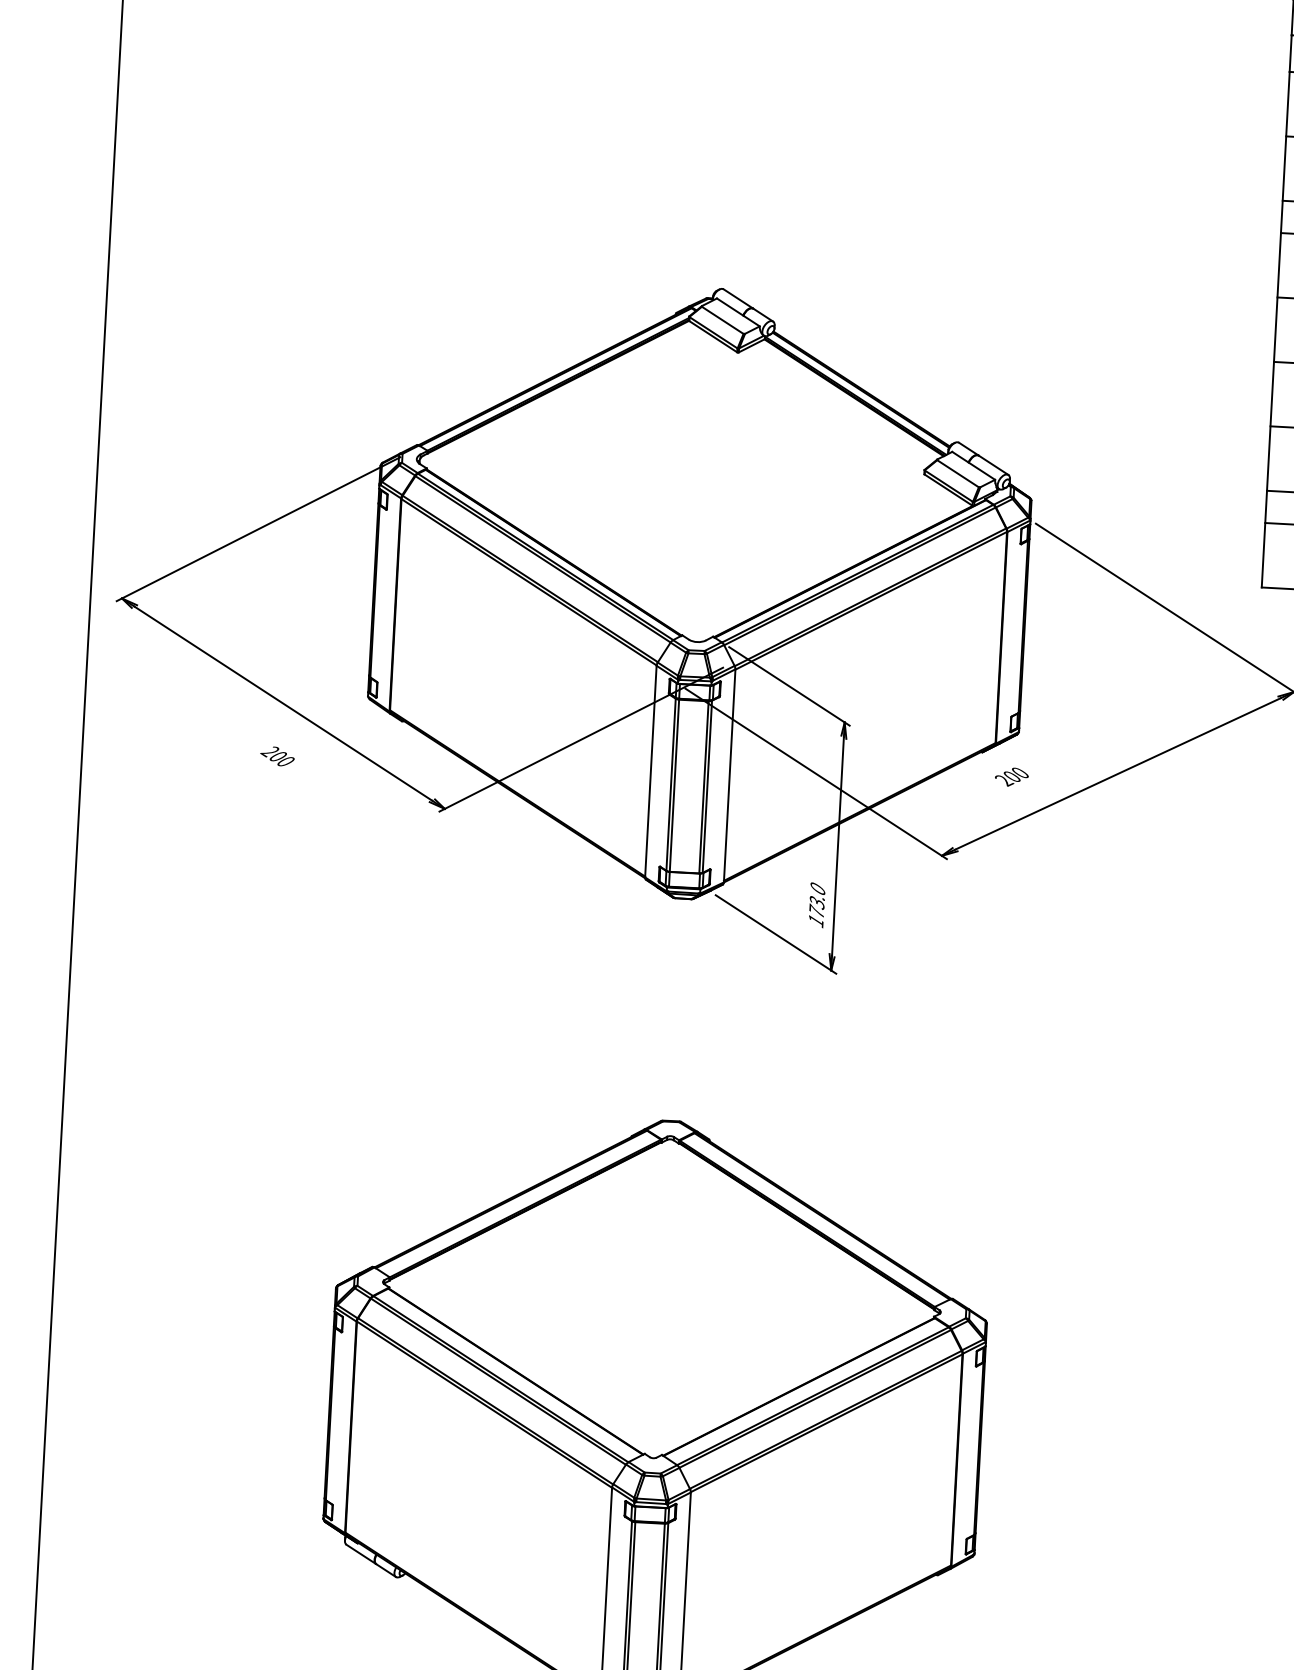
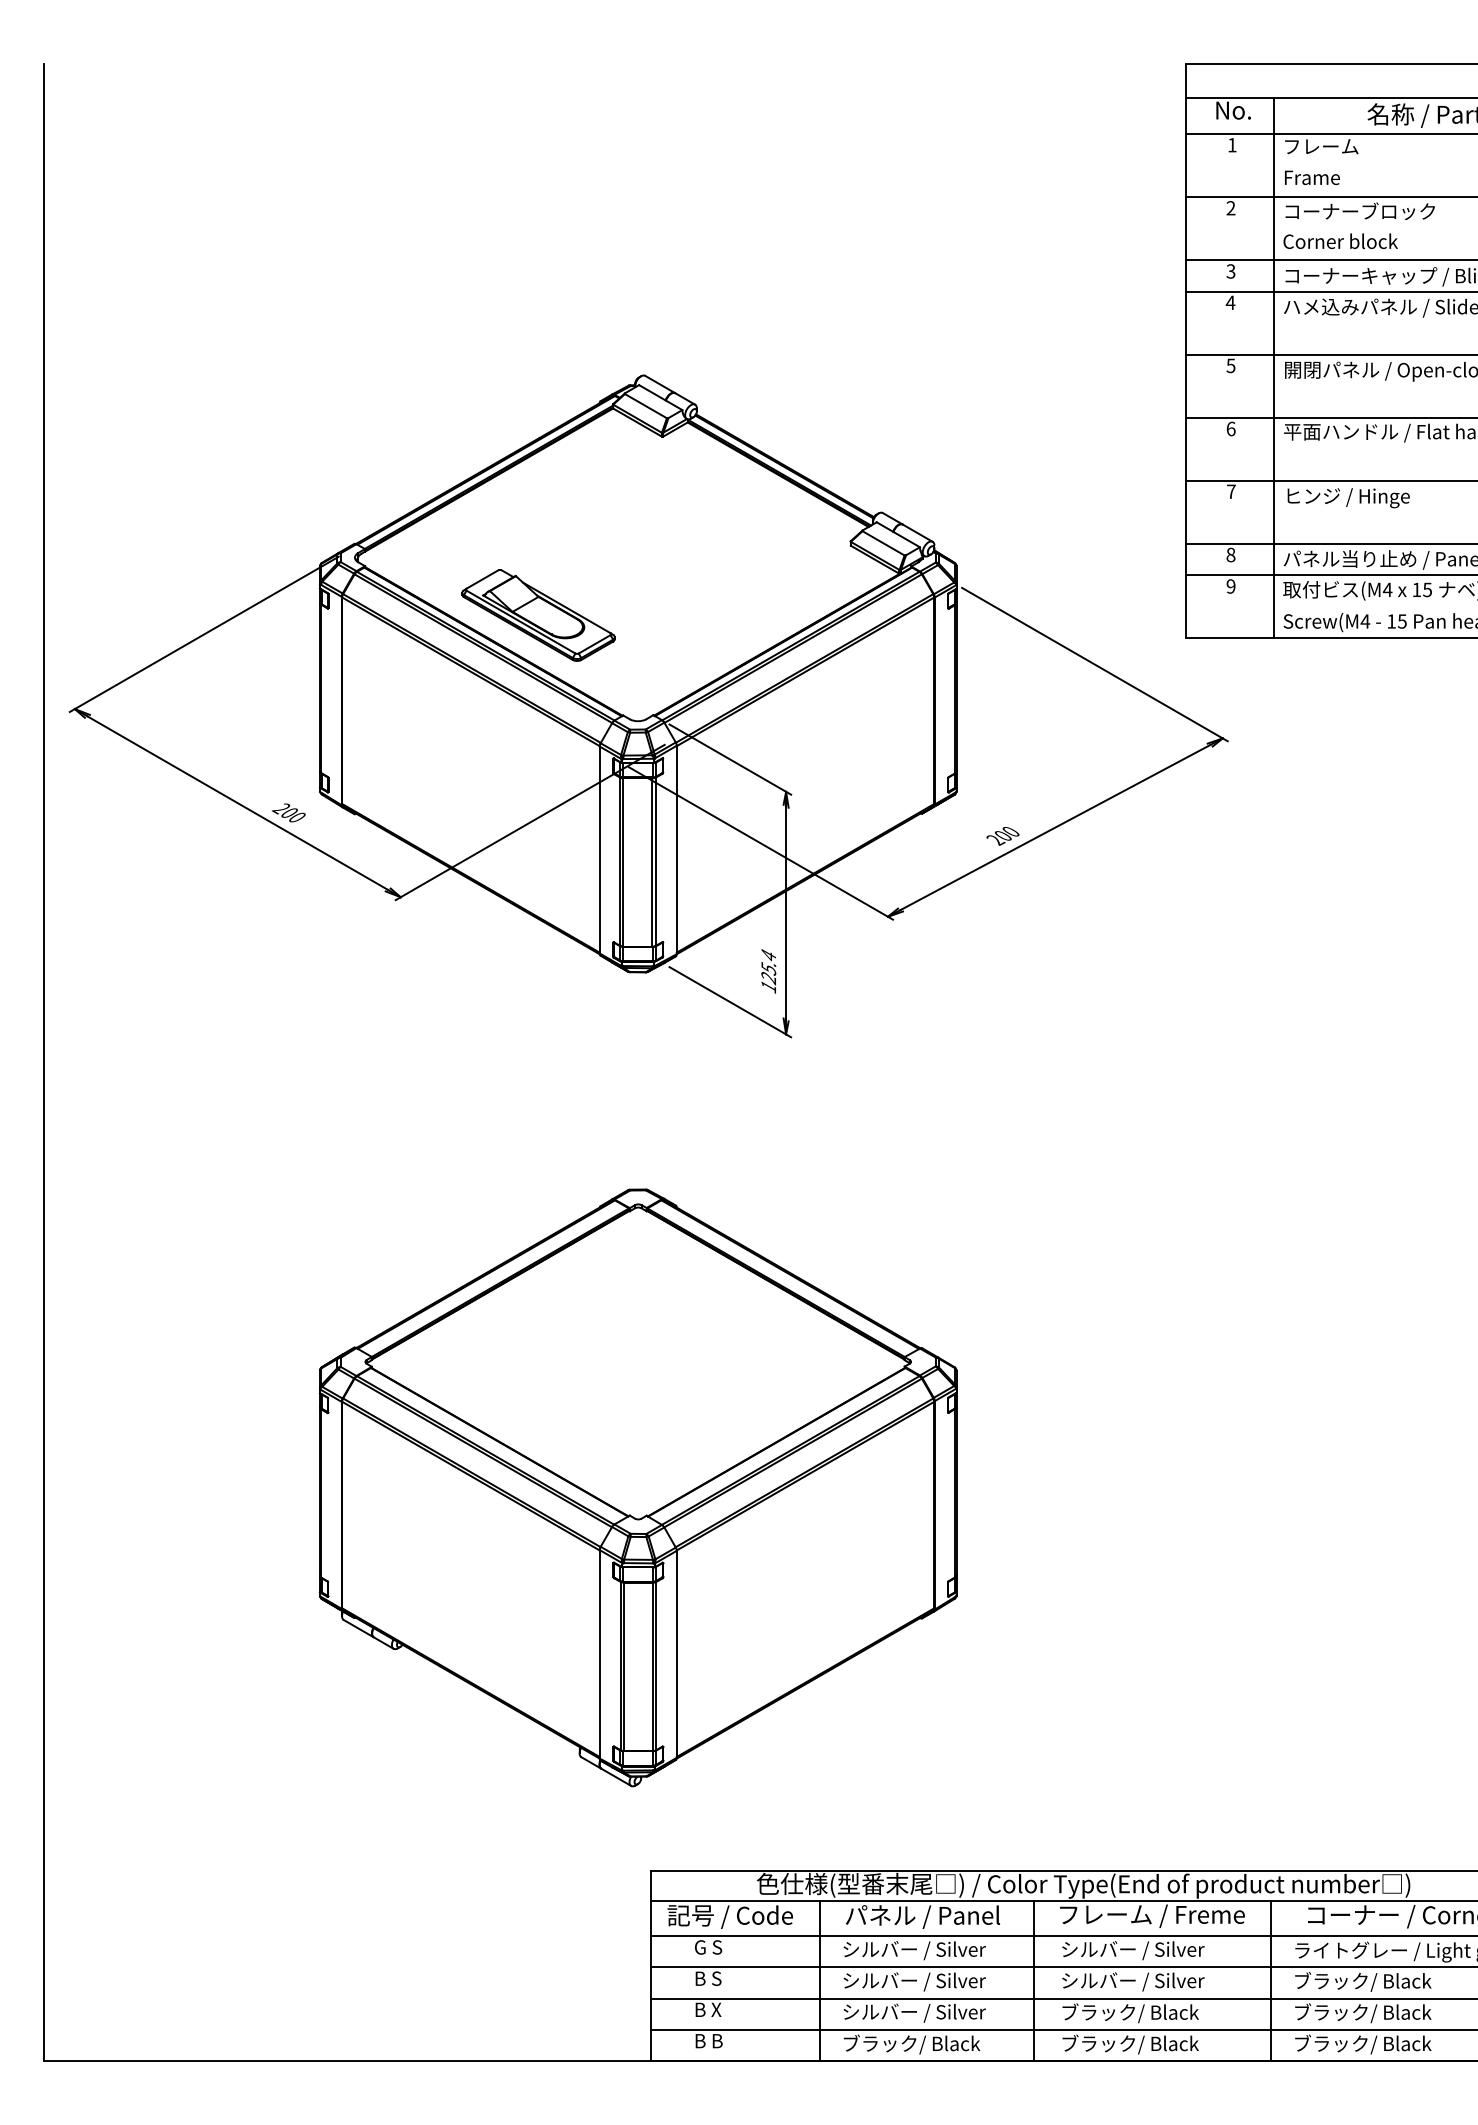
part: (601, 528) -> (538, 615), added
text: (277, 755) -> (288, 812), moved
text: (1011, 777) -> (1002, 836), moved
text: (816, 901) -> (768, 967), 173.0 -> 125.4

